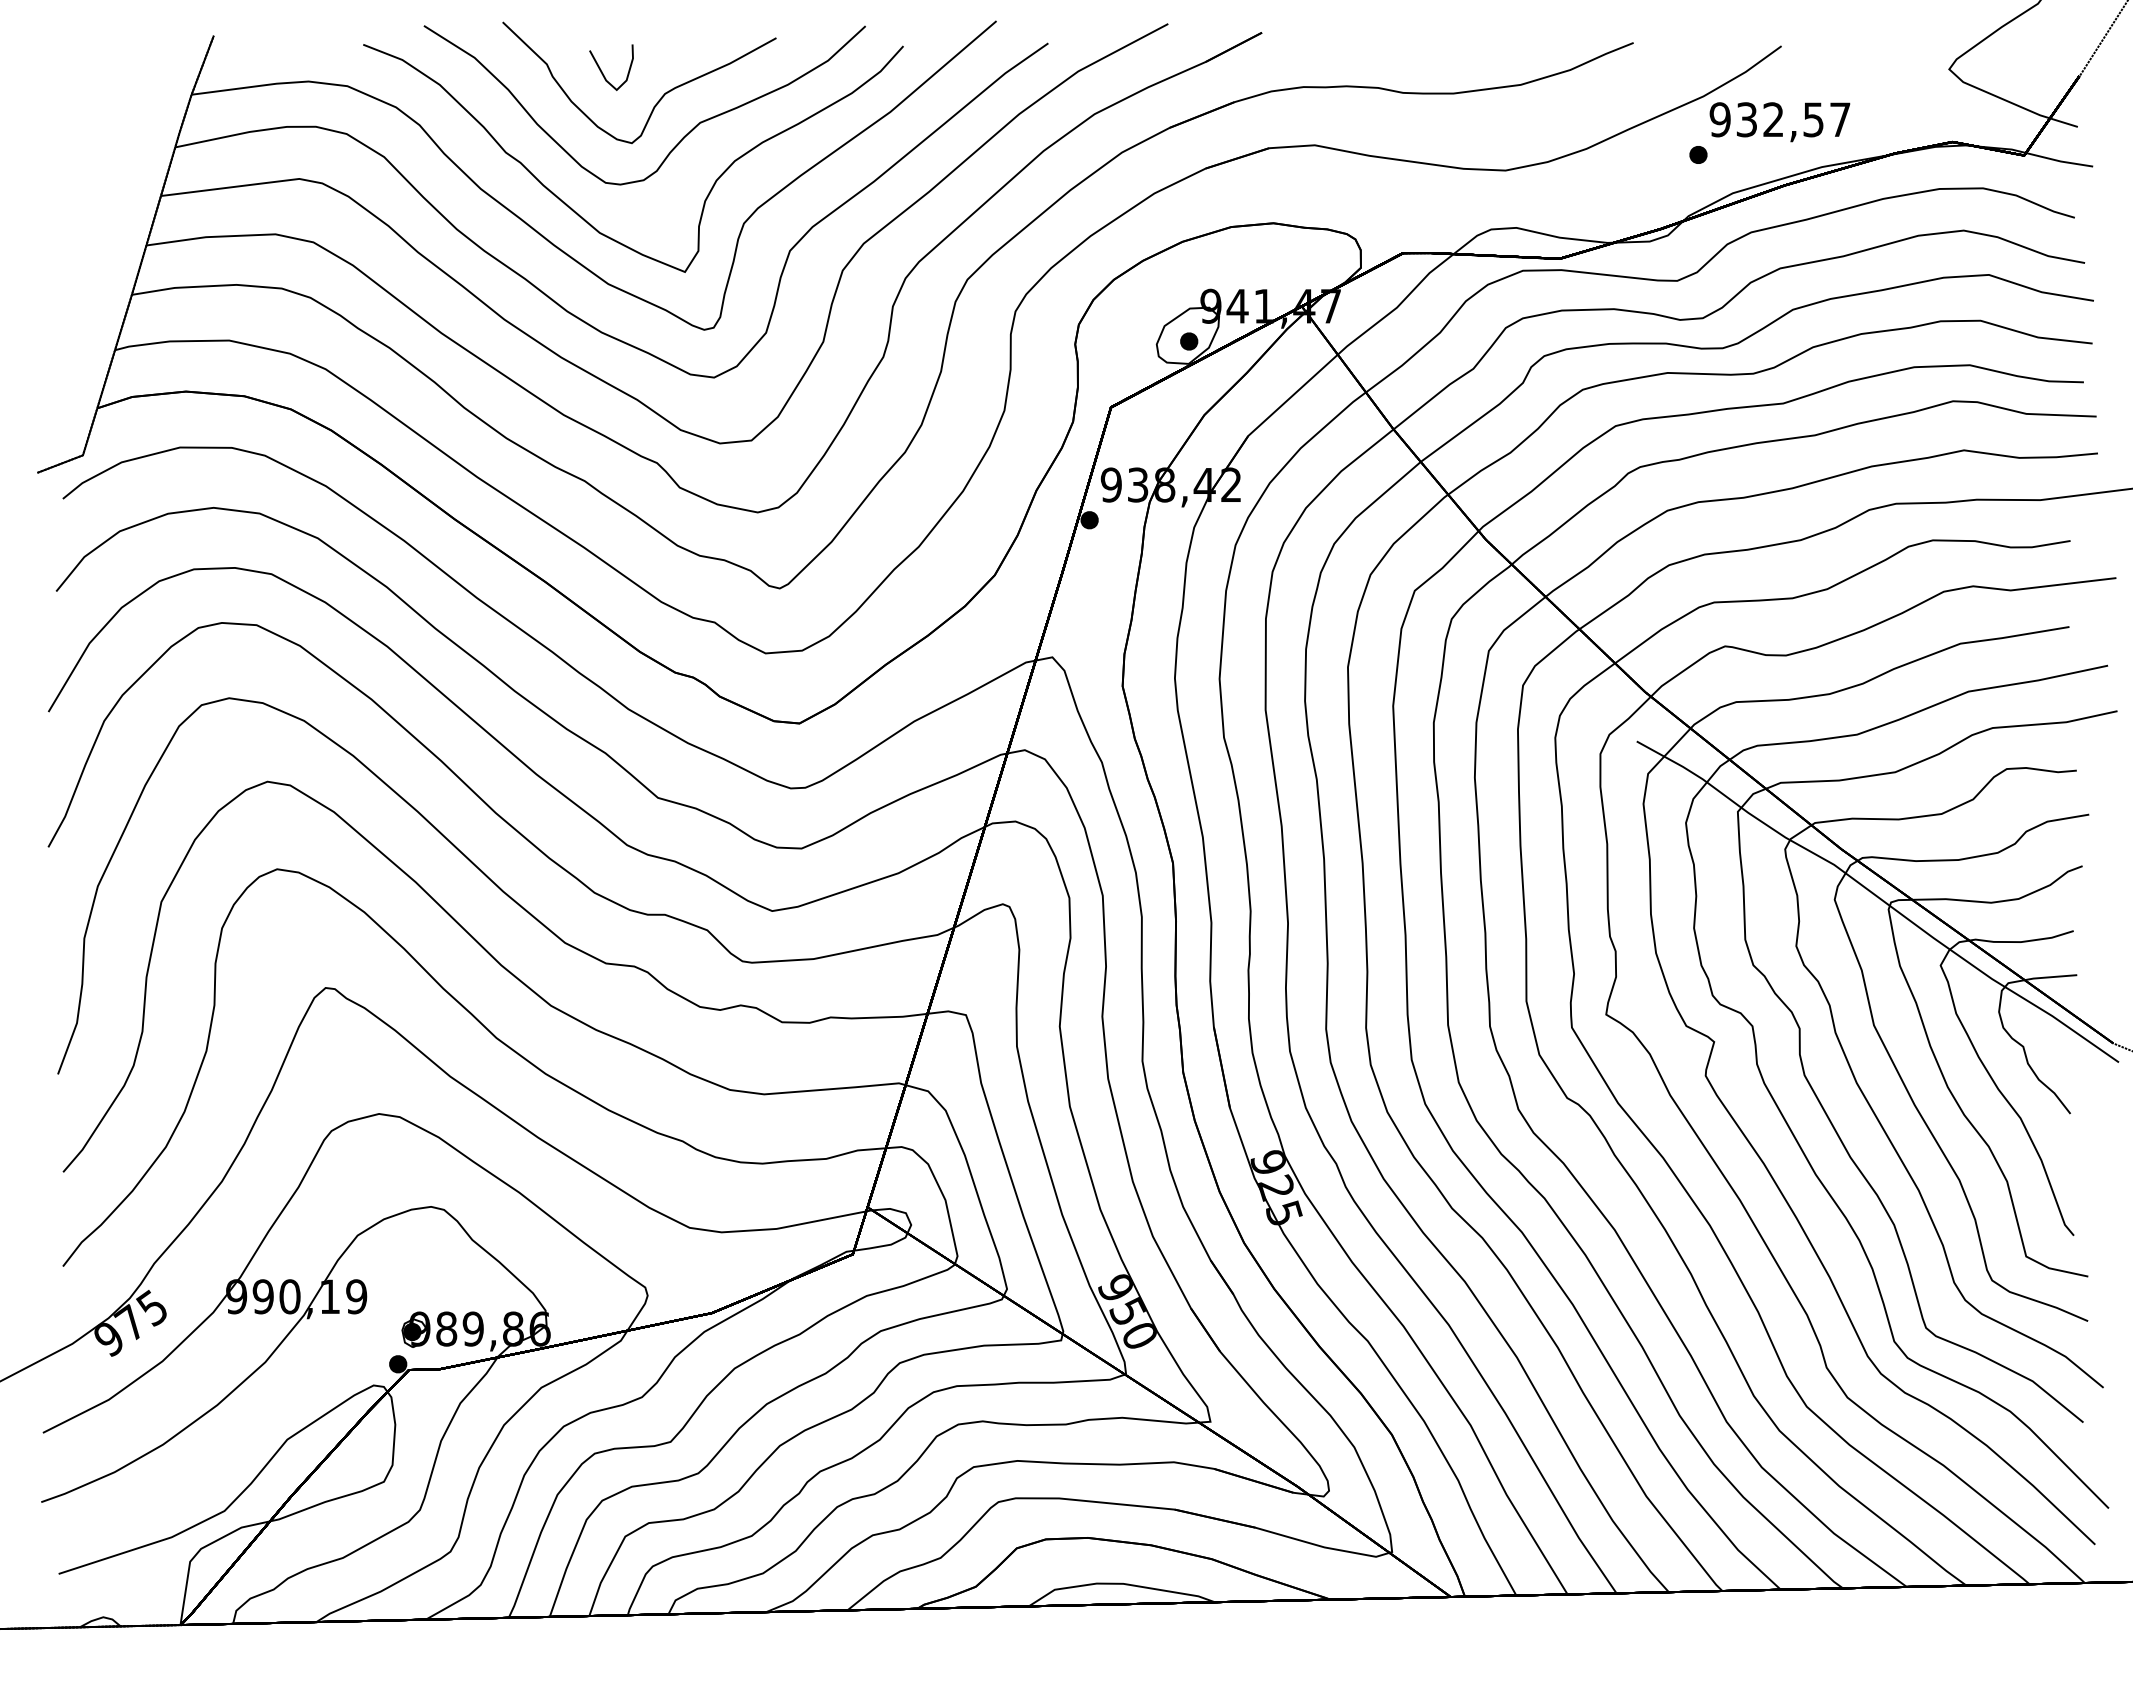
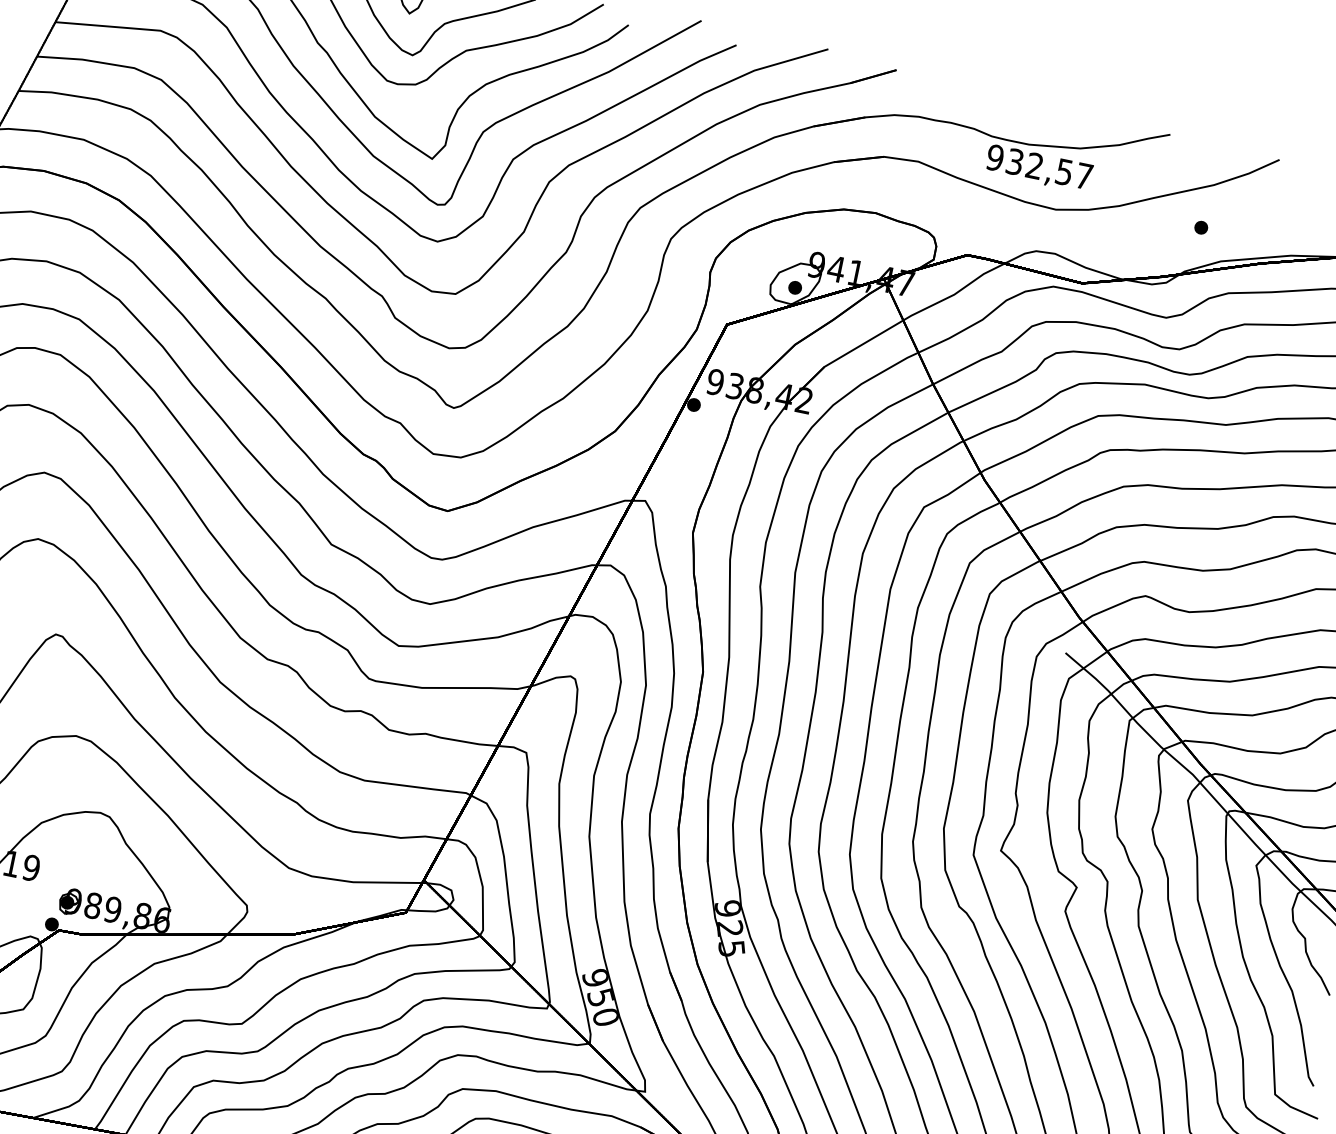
text: (1779, 122) -> (1038, 168), moved

